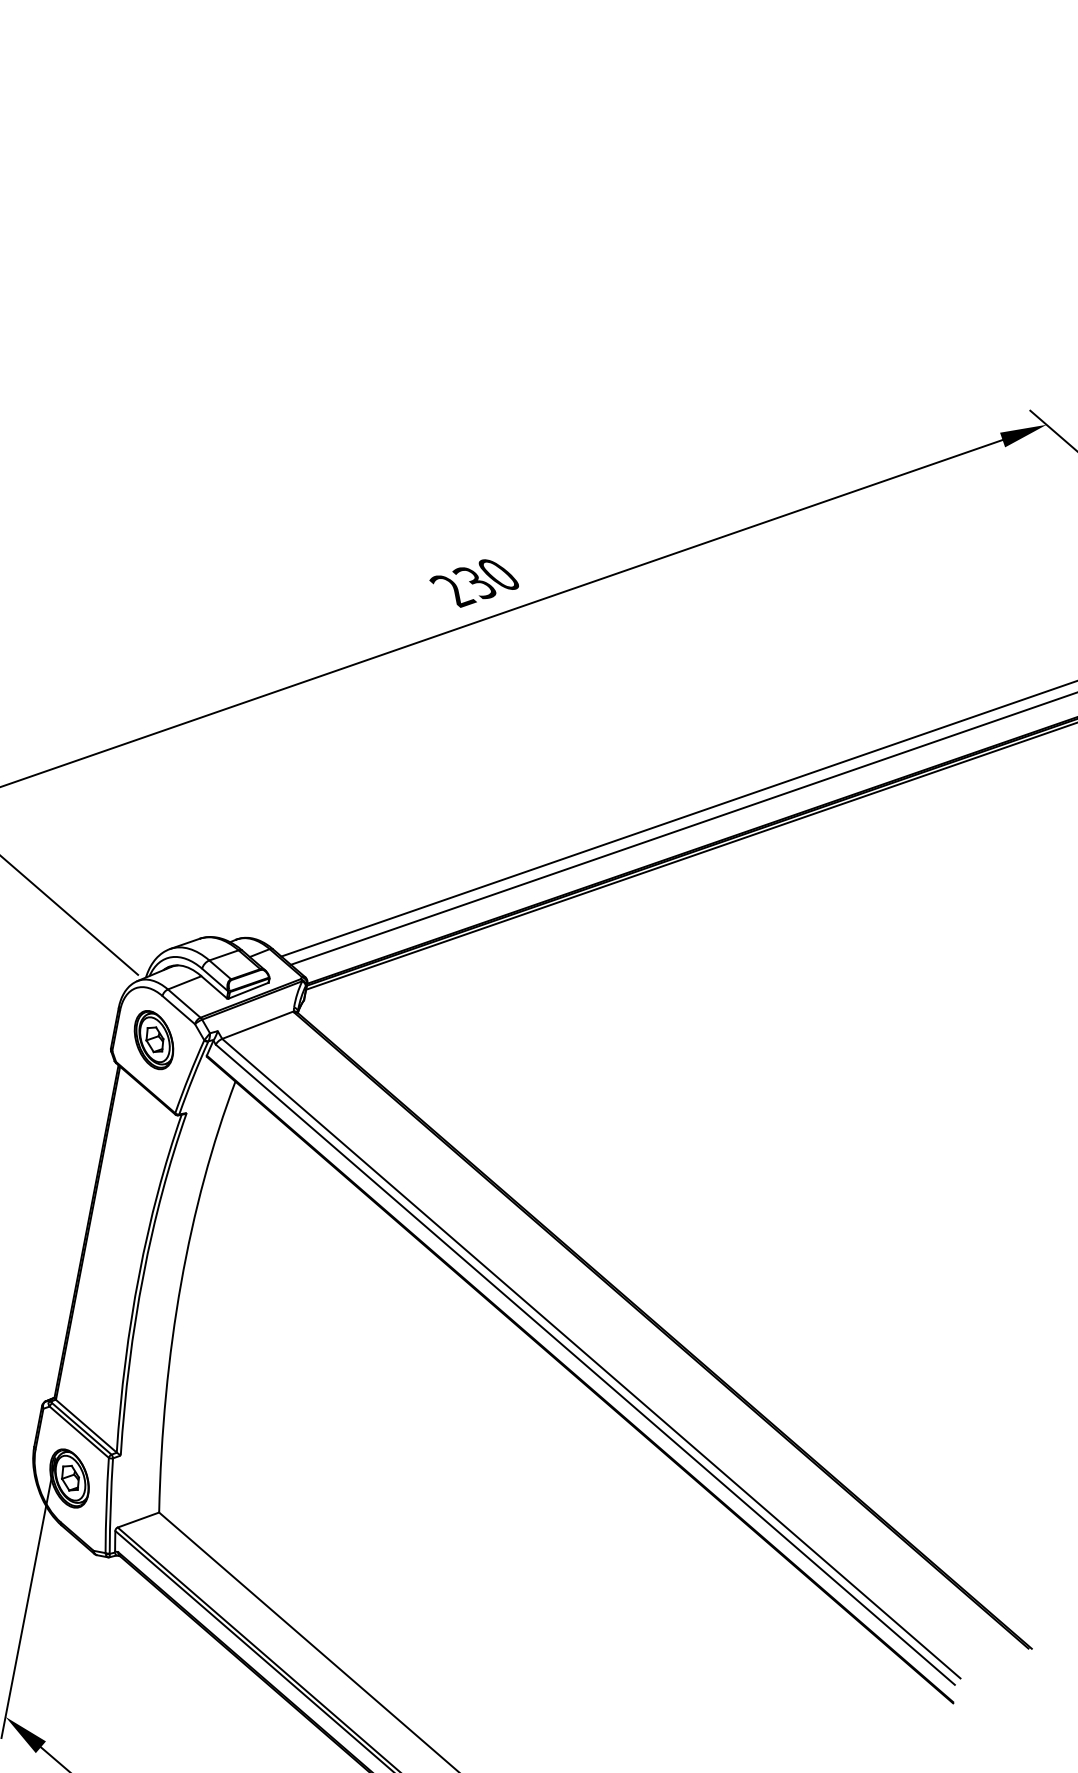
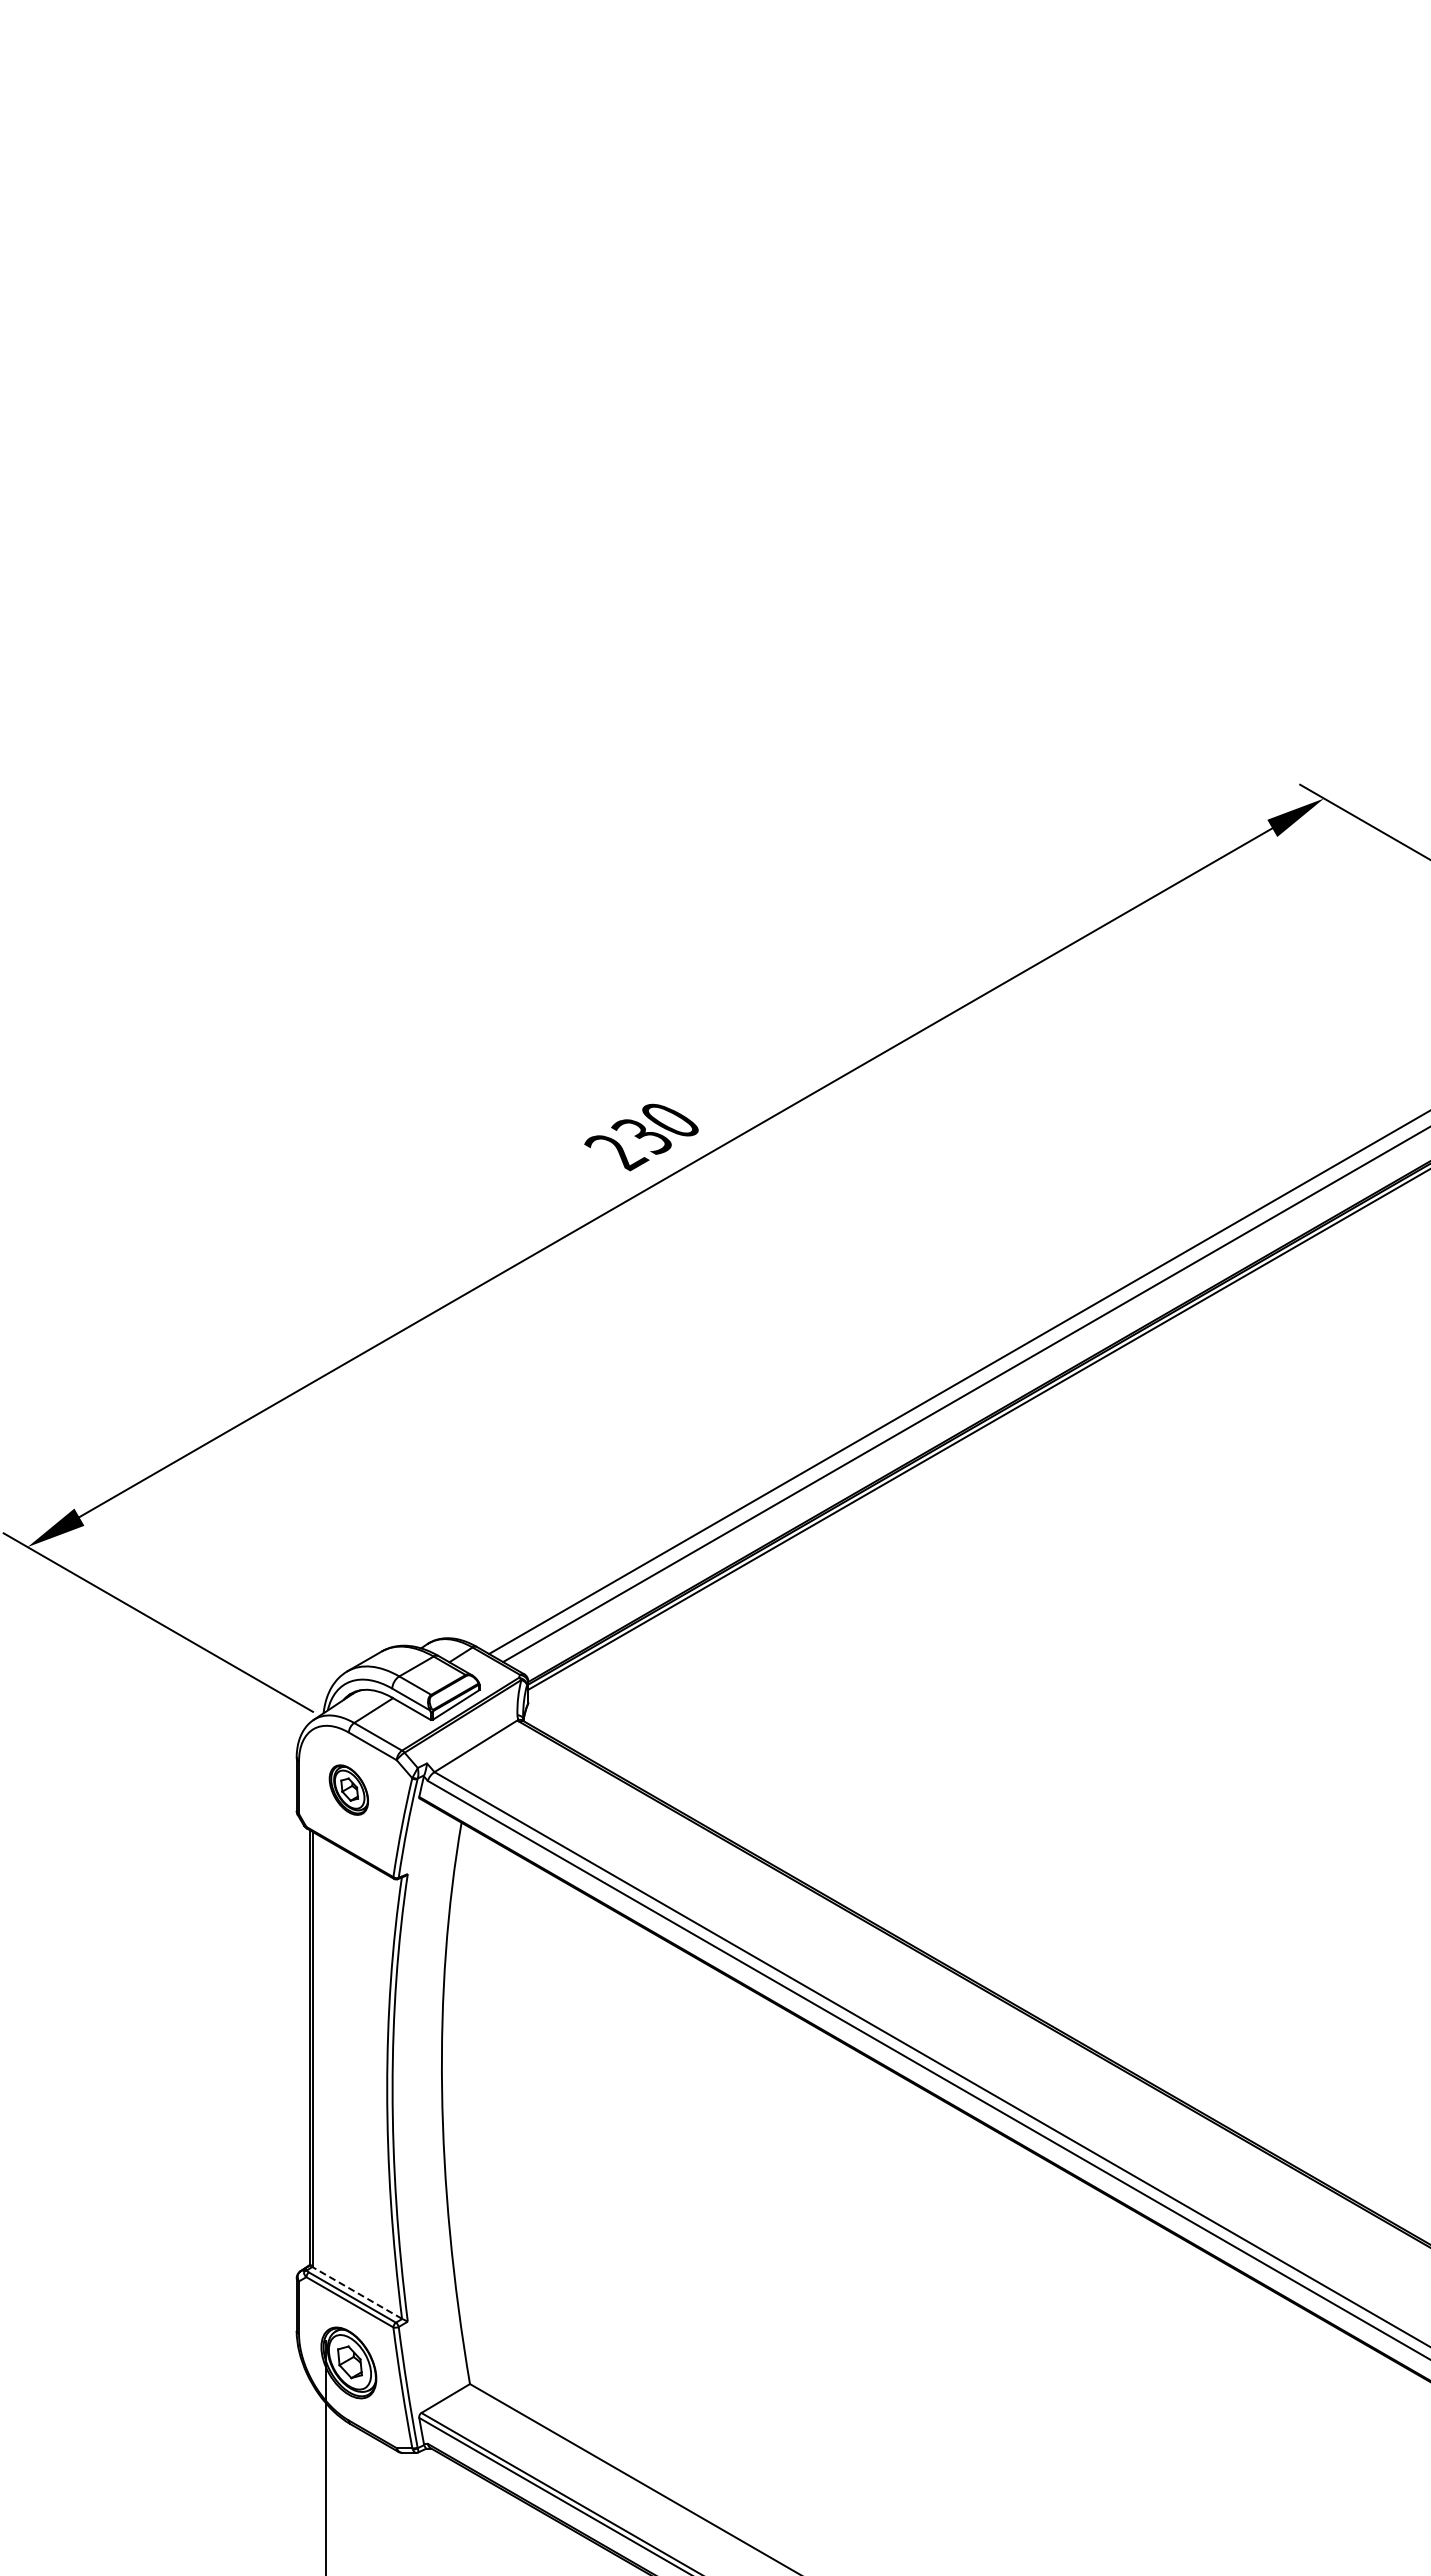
part: (153, 1039) -> (348, 1789), size x0.7
line: (86, 1426) -> (357, 2293), solid -> dashed

